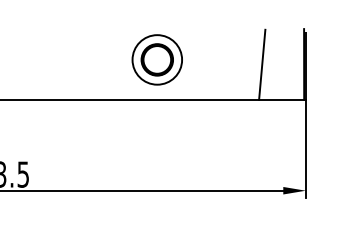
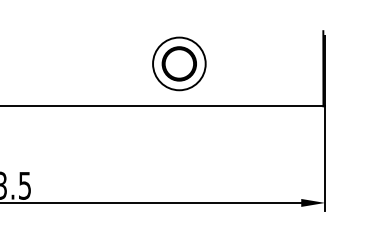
part: (157, 59) -> (179, 63), moved
line: (261, 64) -> (278, 68), removed

